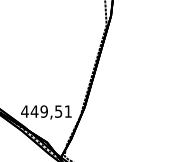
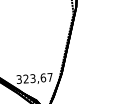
text: (46, 111) -> (34, 78), 449,51 -> 323,67

